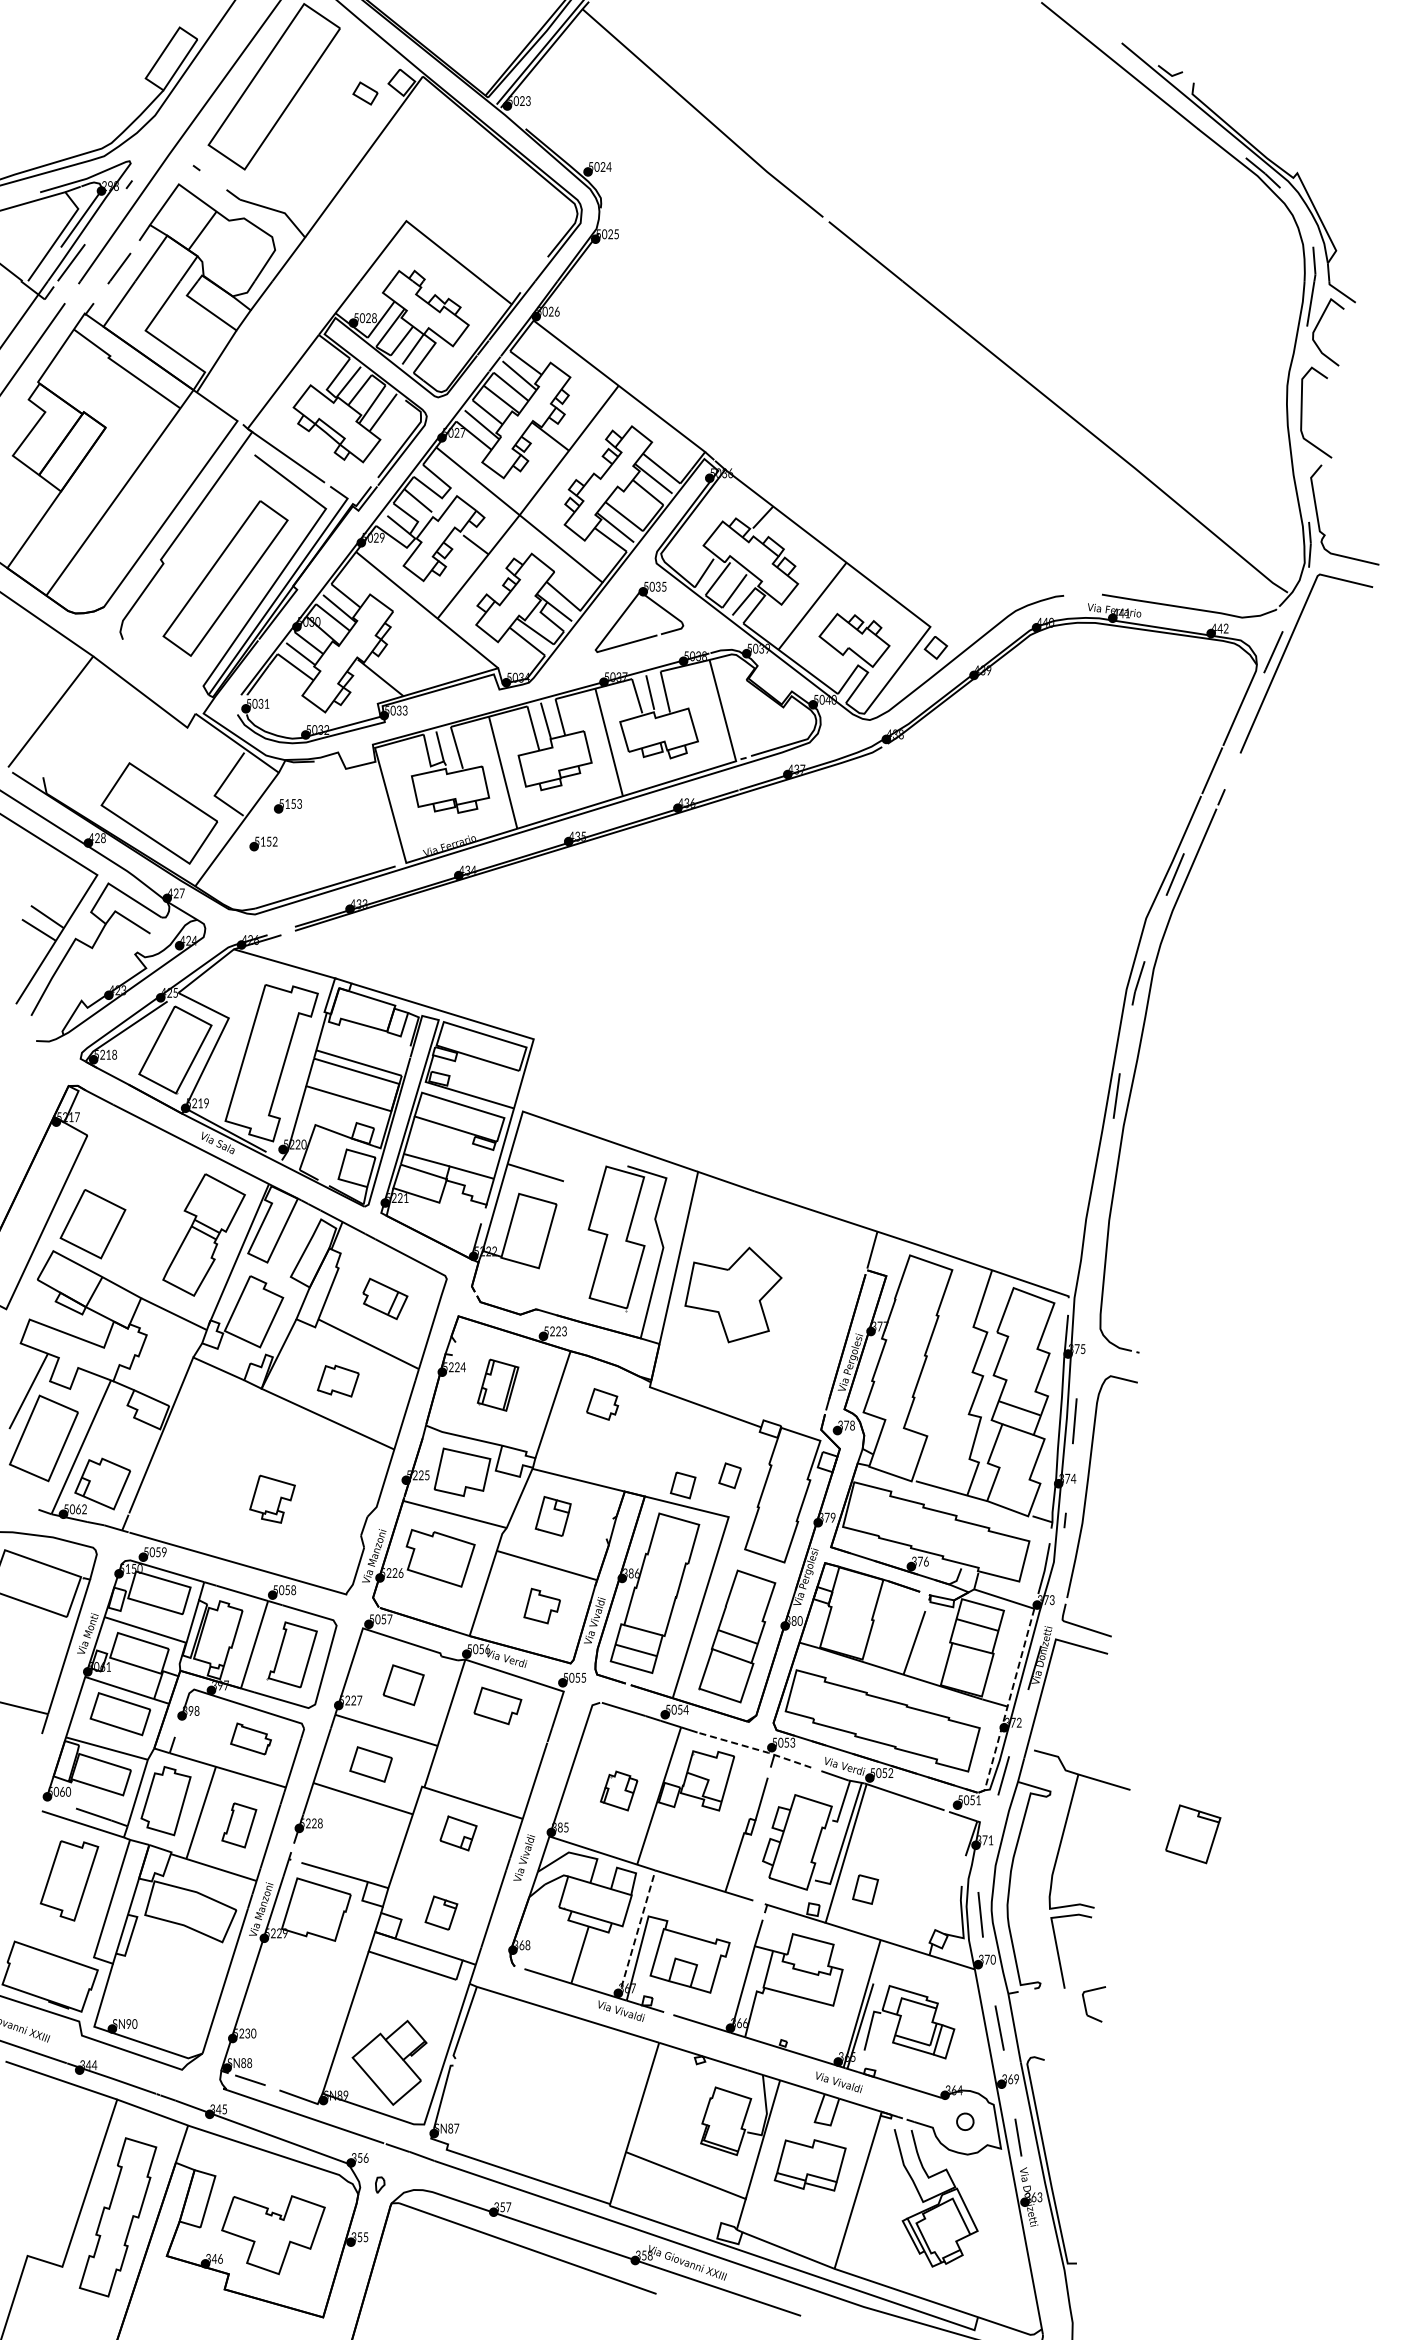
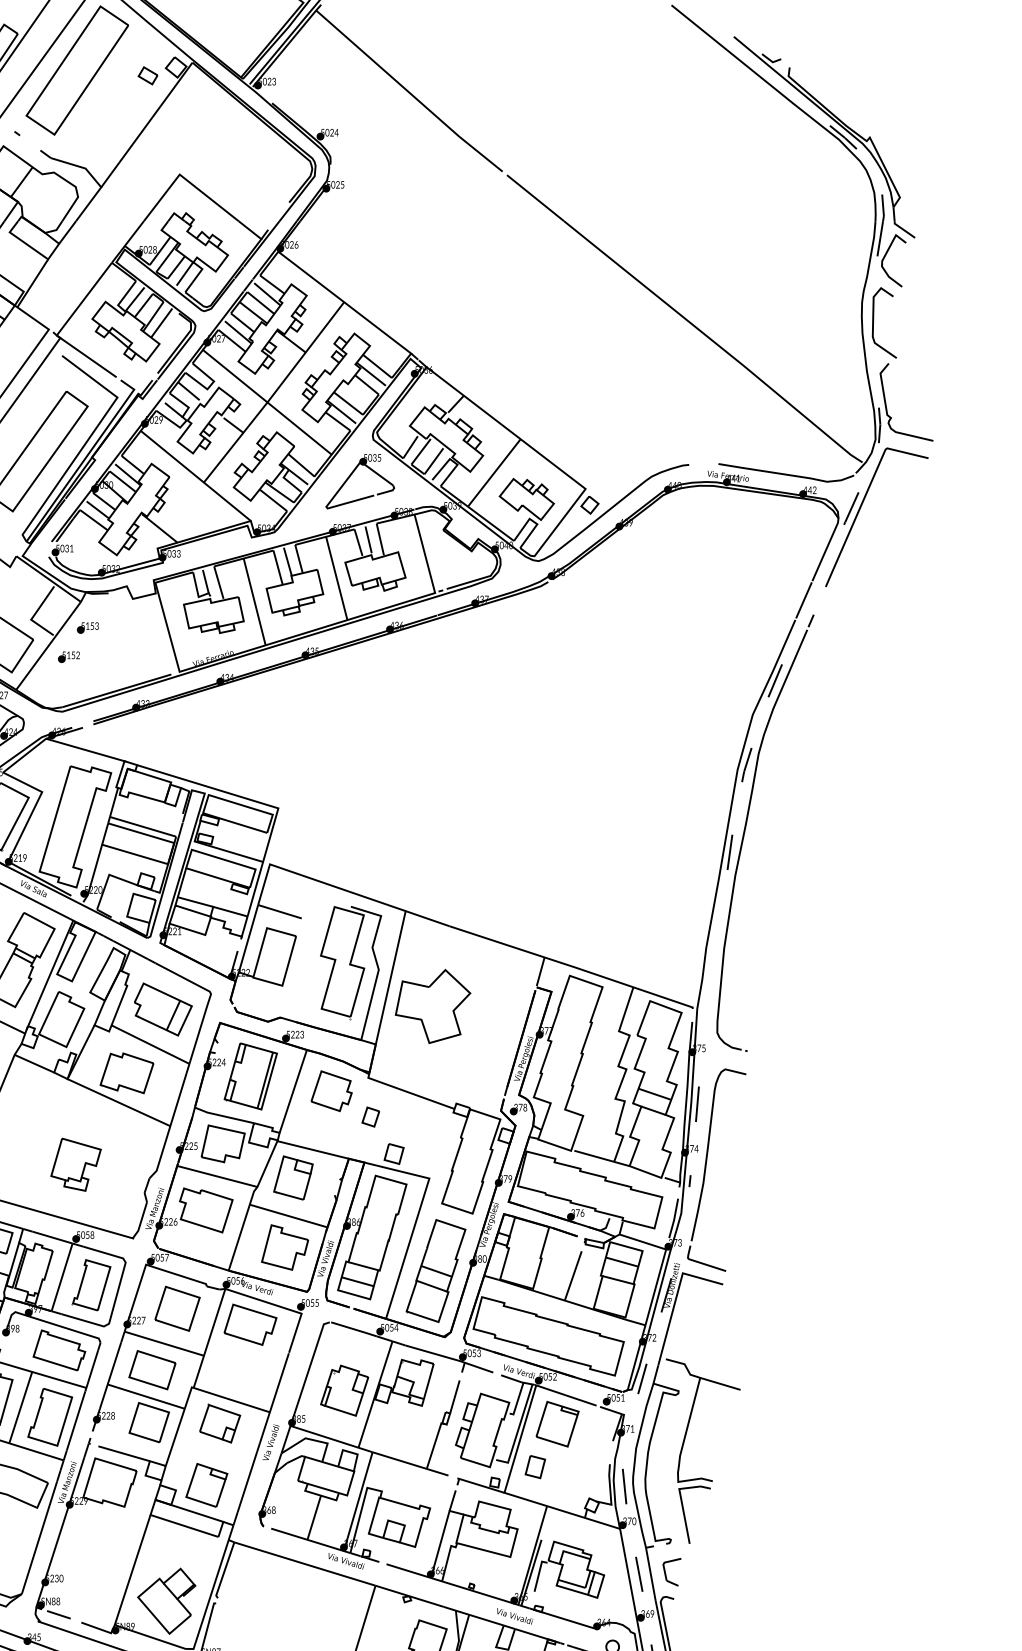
part: (385, 1298) -> (163, 1009), size x1.67
part: (338, 1380) -> (127, 1072), size x1.67
part: (497, 1384) -> (250, 1075), size x1.67
part: (602, 1404) -> (331, 1091), size x1.67
part: (729, 1475) -> (370, 1116), moved
part: (272, 1498) -> (76, 1164), size x1.43
part: (553, 1516) -> (293, 1178), size x1.43
part: (541, 1605) -> (284, 1246), size x1.67
part: (403, 1684) -> (177, 1308), size x1.43
line: (1009, 1700) -> (646, 1320), dashed -> solid
part: (497, 1705) -> (250, 1324), size x1.43
part: (250, 1738) -> (58, 1350), size x1.67
line: (755, 1749) -> (450, 1358), dashed -> solid
part: (370, 1764) -> (151, 1370), size x1.43
part: (618, 1790) -> (344, 1390), size x1.67
part: (239, 1825) -> (50, 1417), size x1.67
part: (366, 1831) -> (148, 1422), added
part: (458, 1832) -> (220, 1422), size x1.43
part: (1193, 1834) -> (557, 1424), moved
part: (441, 1912) -> (206, 1484), size x1.67
line: (637, 1933) -> (358, 1501), dashed -> solid
part: (1086, 2006) -> (666, 1573), moved

